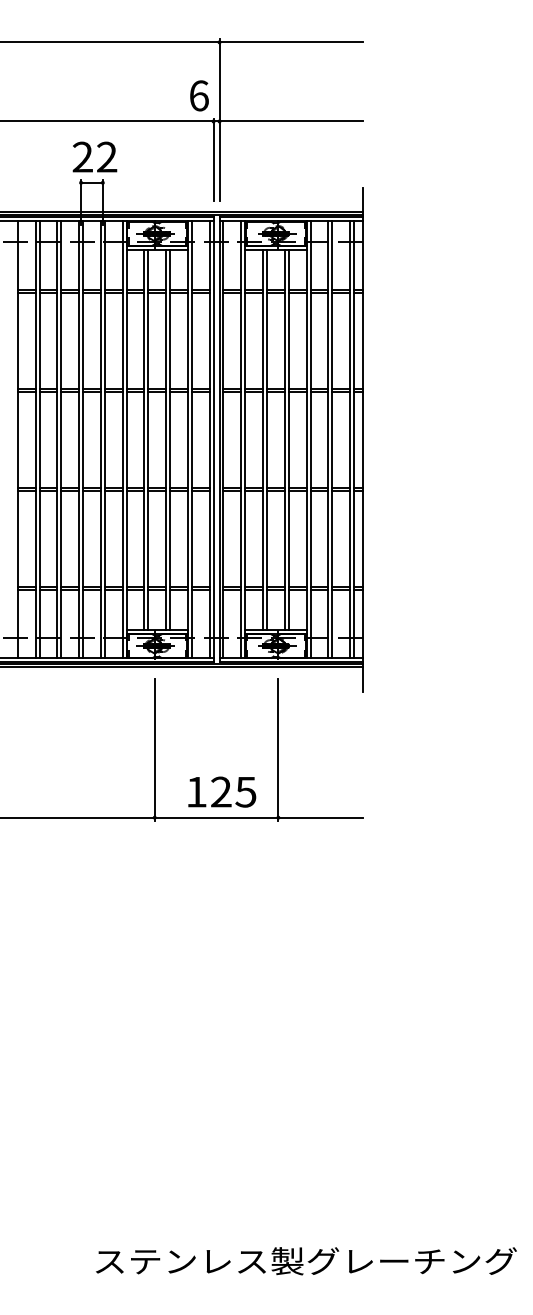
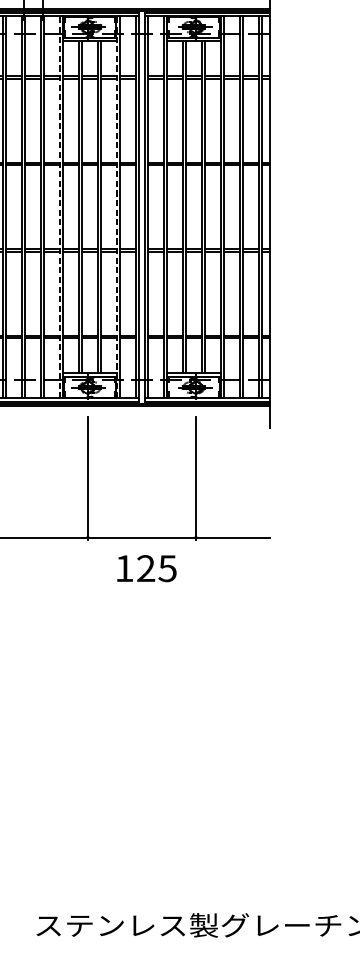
line: (122, 439) -> (59, 207), solid -> dashed
line: (187, 439) -> (116, 207), solid -> dashed
text: (222, 791) -> (147, 568), moved

